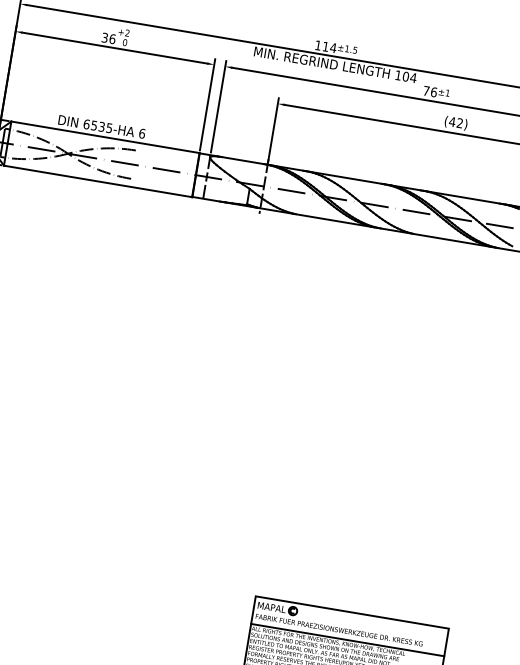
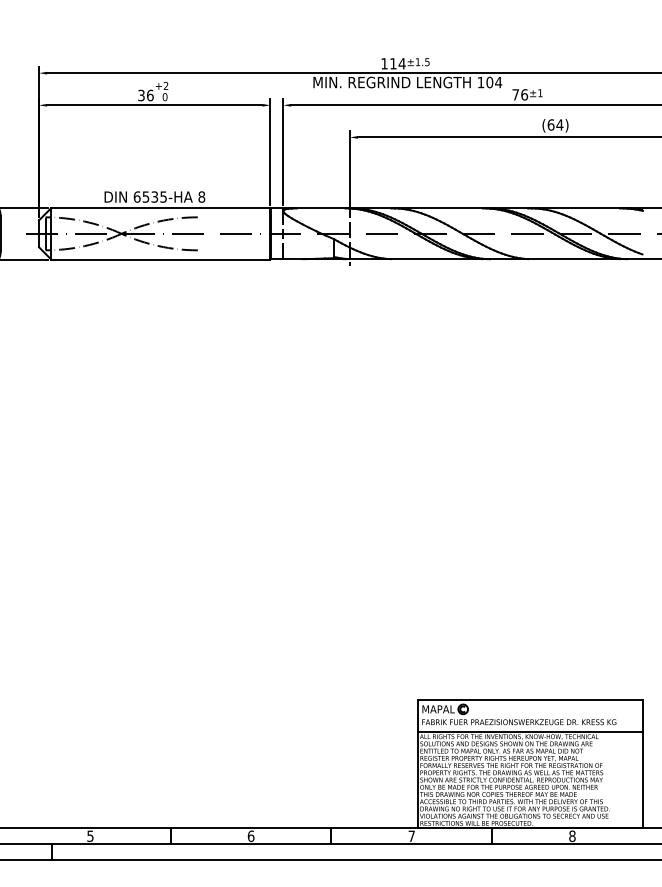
text: (456, 122) -> (555, 124), (42) -> (64)
text: (142, 133) -> (201, 196), 6 -> 8

